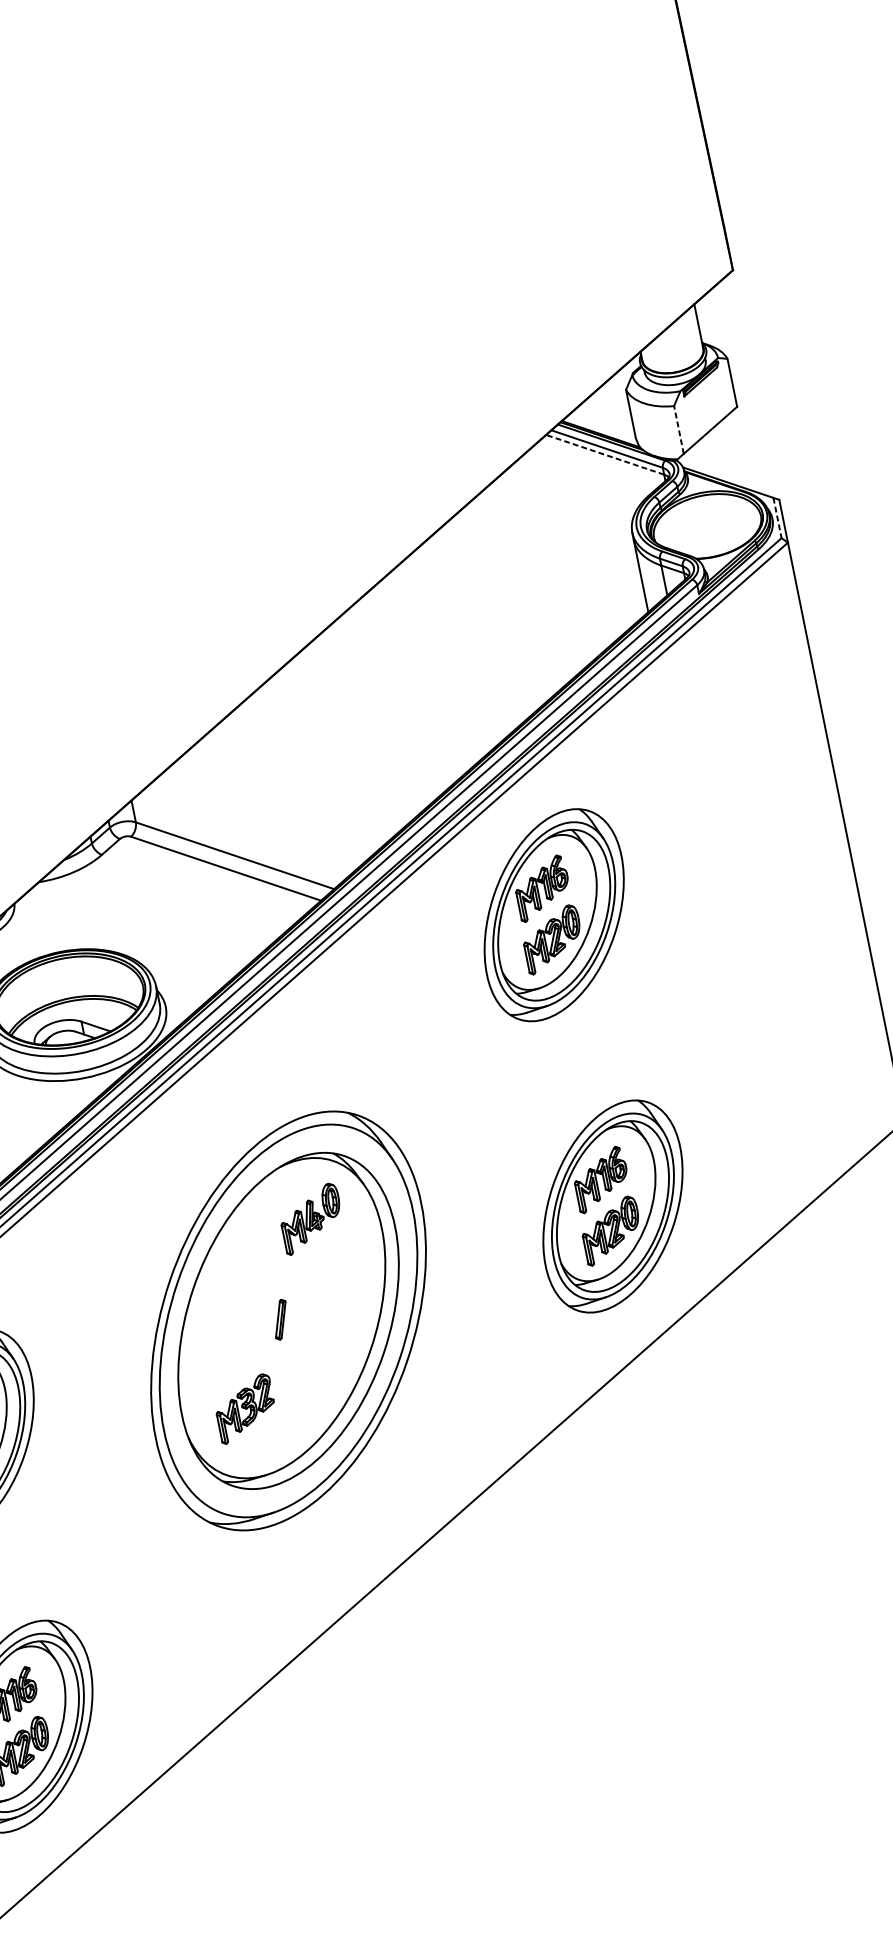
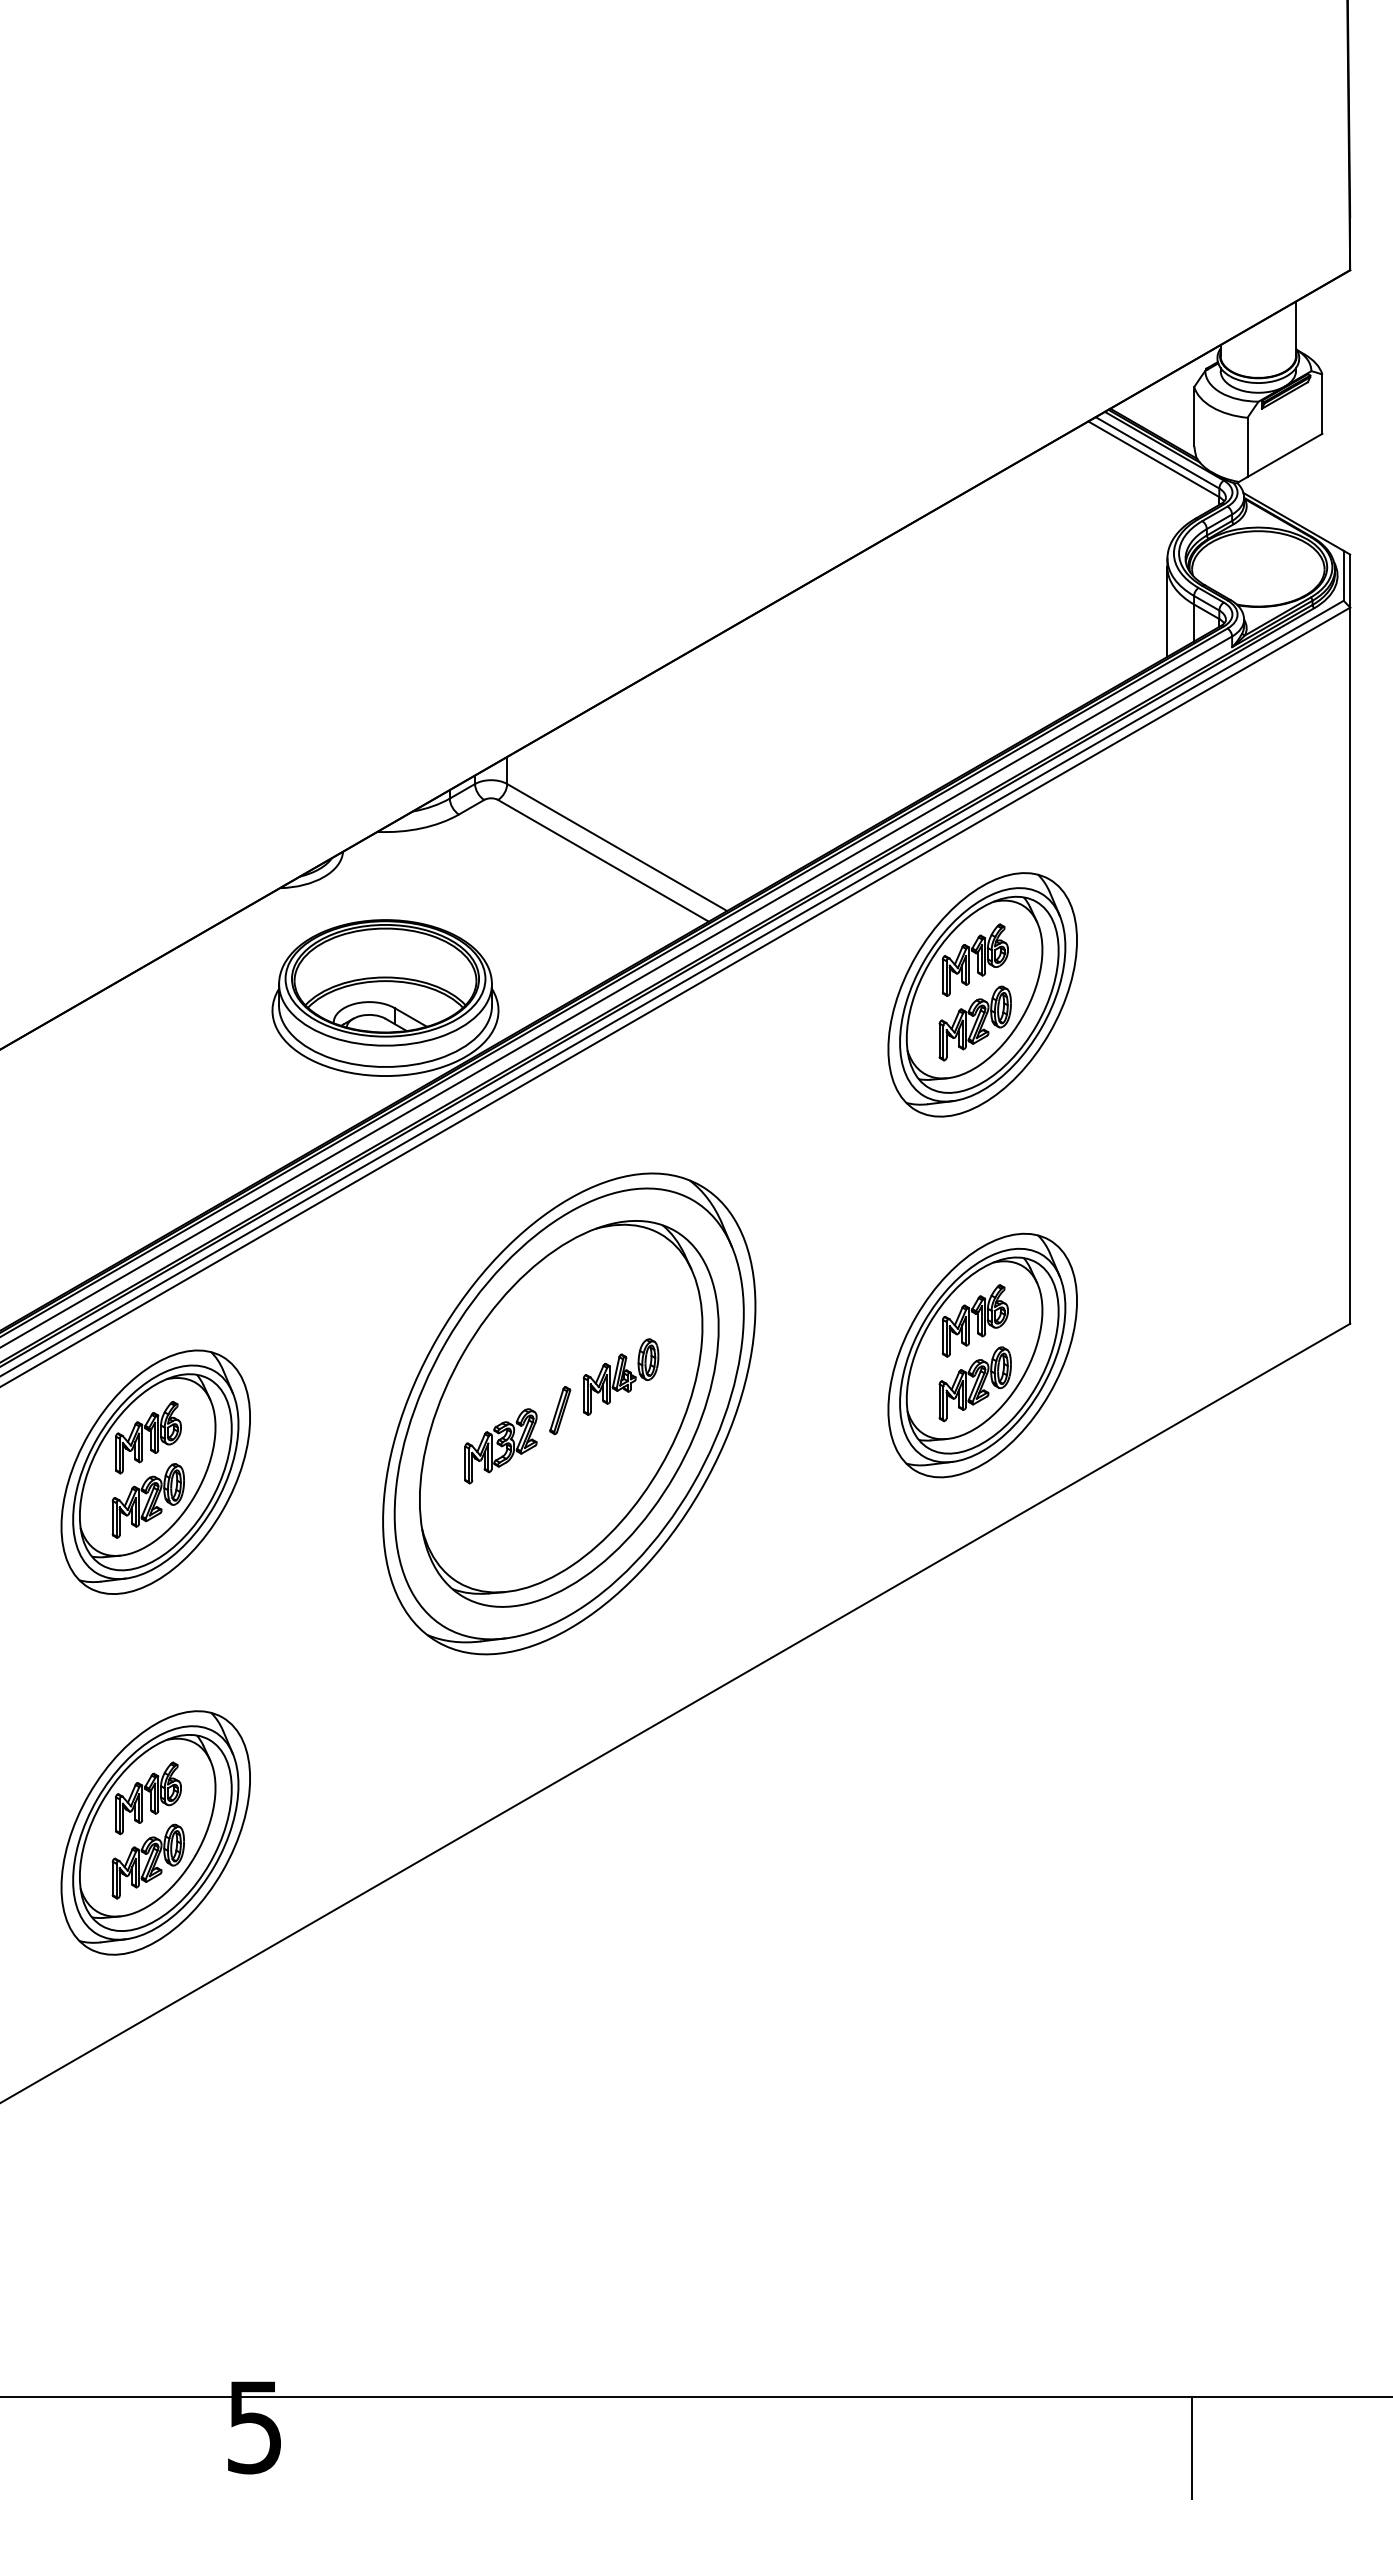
line: (678, 430) -> (1247, 447), dashed -> solid
line: (604, 455) -> (1153, 459), dashed -> solid
line: (777, 517) -> (1343, 575), dashed -> solid
part: (310, 1218) -> (620, 1376), moved
part: (245, 1409) -> (500, 1446), moved

